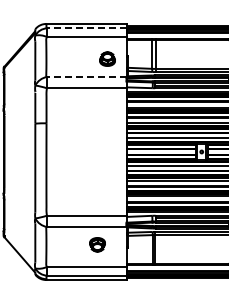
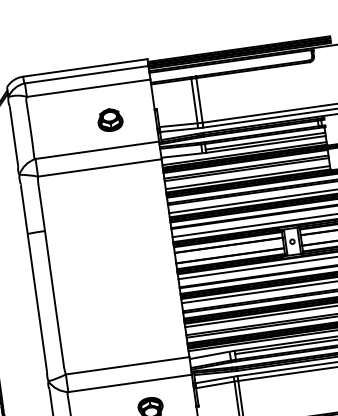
line: (86, 28) -> (86, 75), dashed -> solid
part: (107, 58) -> (110, 119), moved
line: (86, 76) -> (96, 149), dashed -> solid

